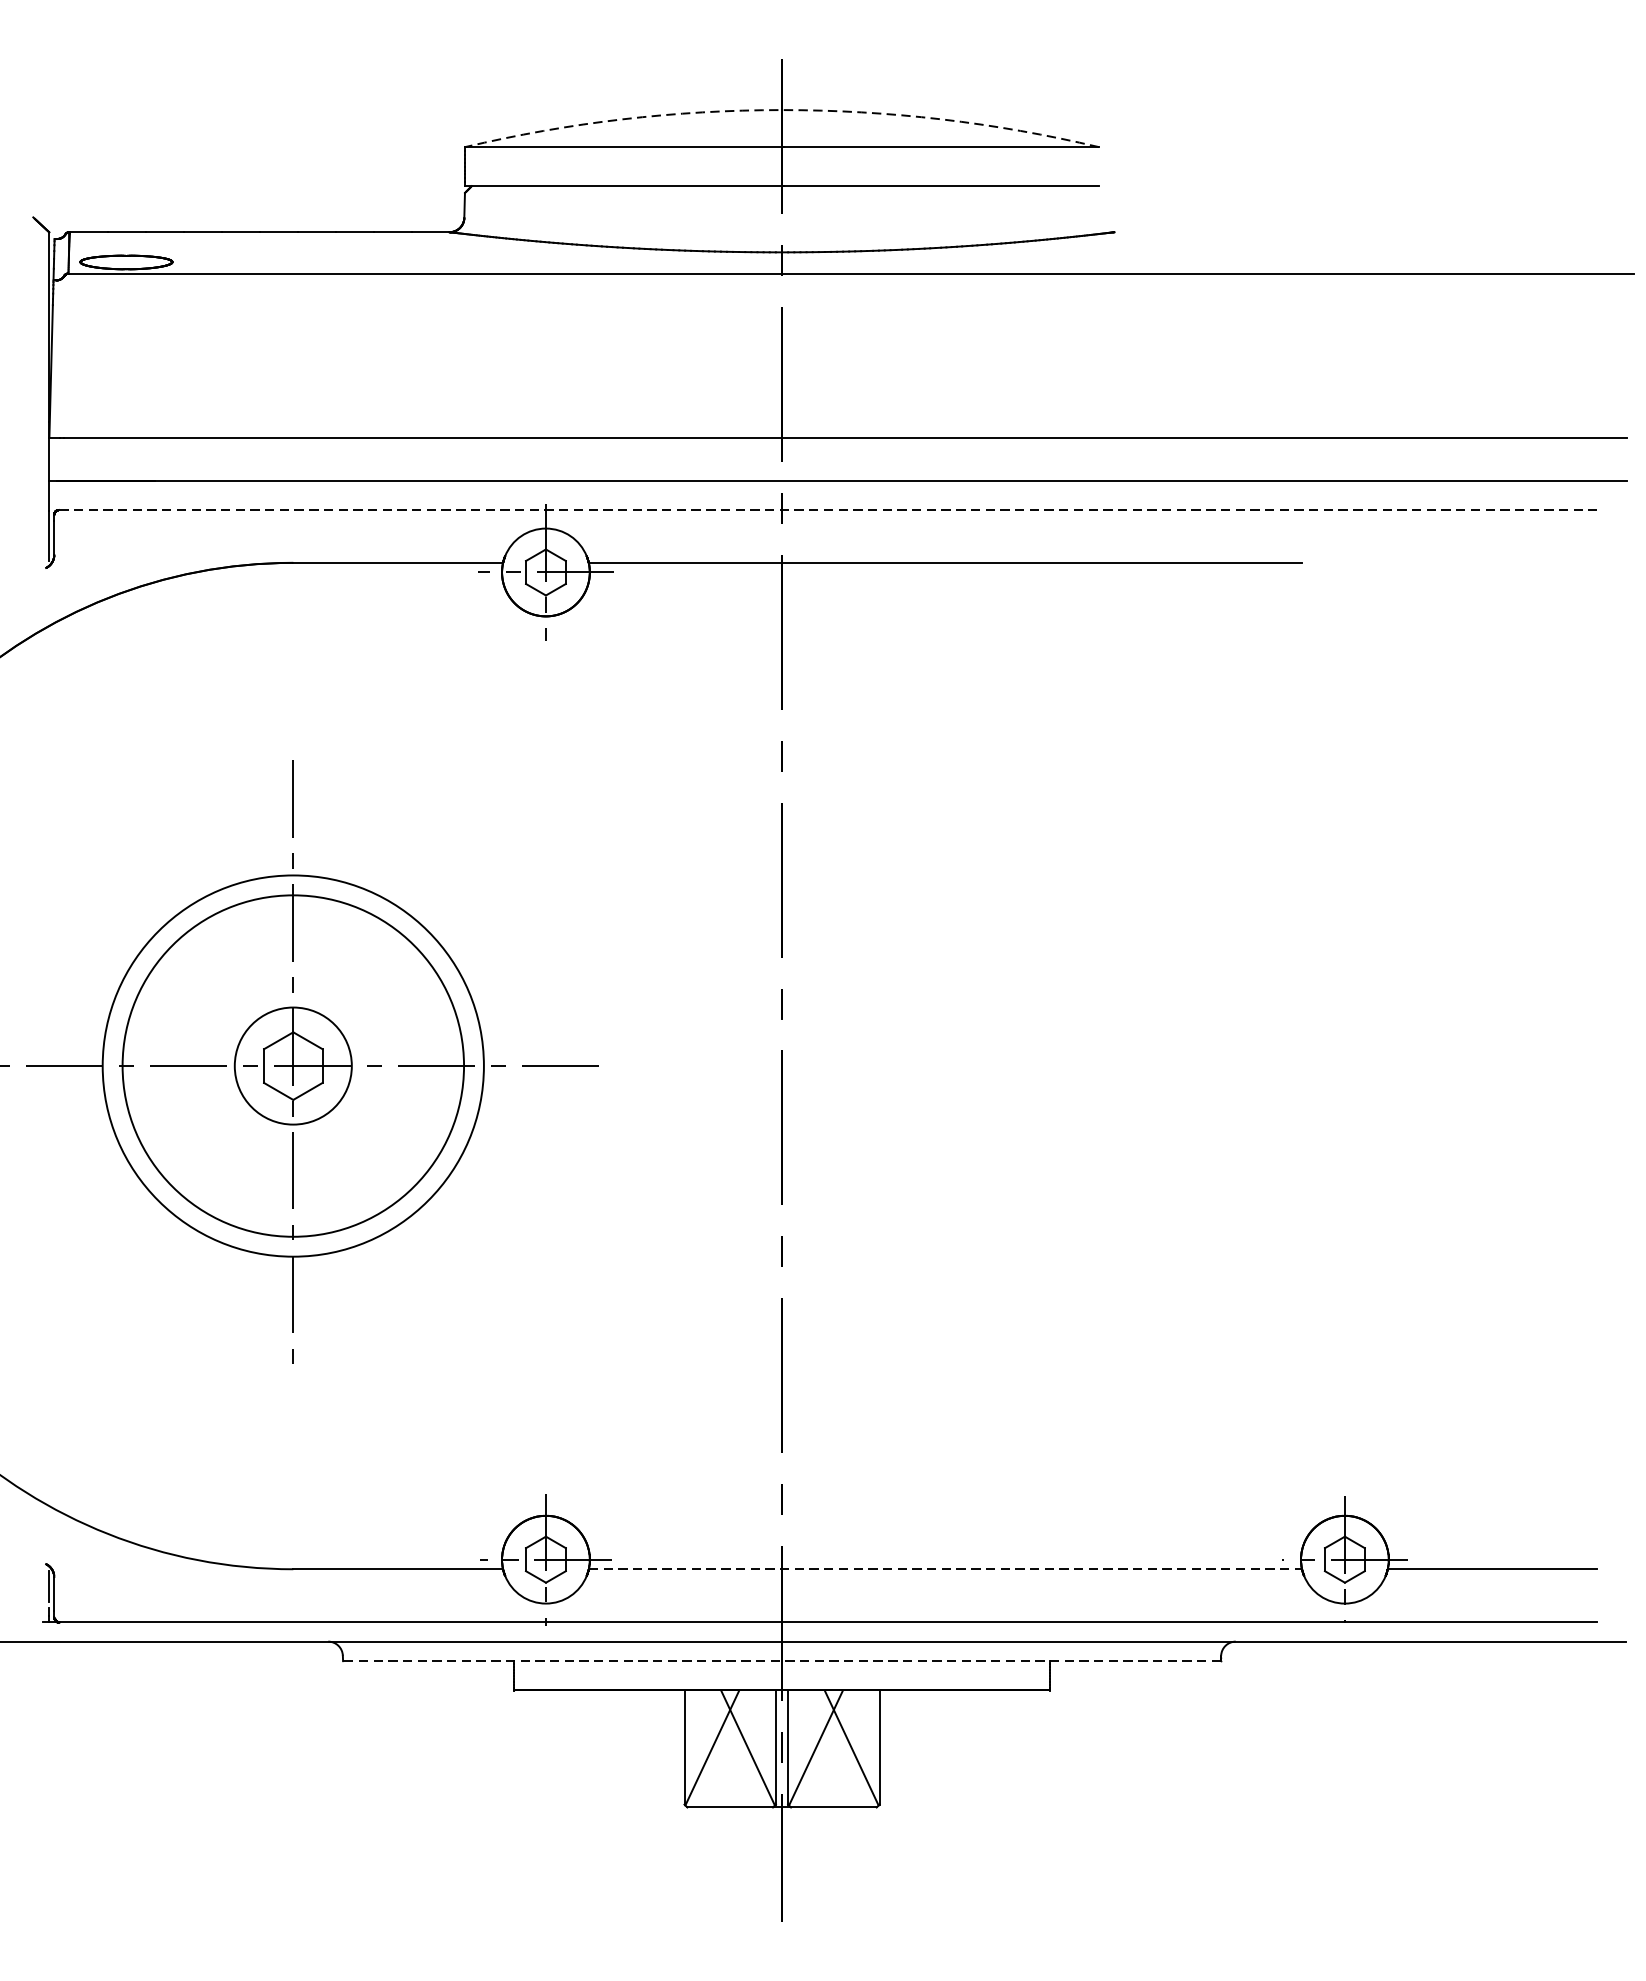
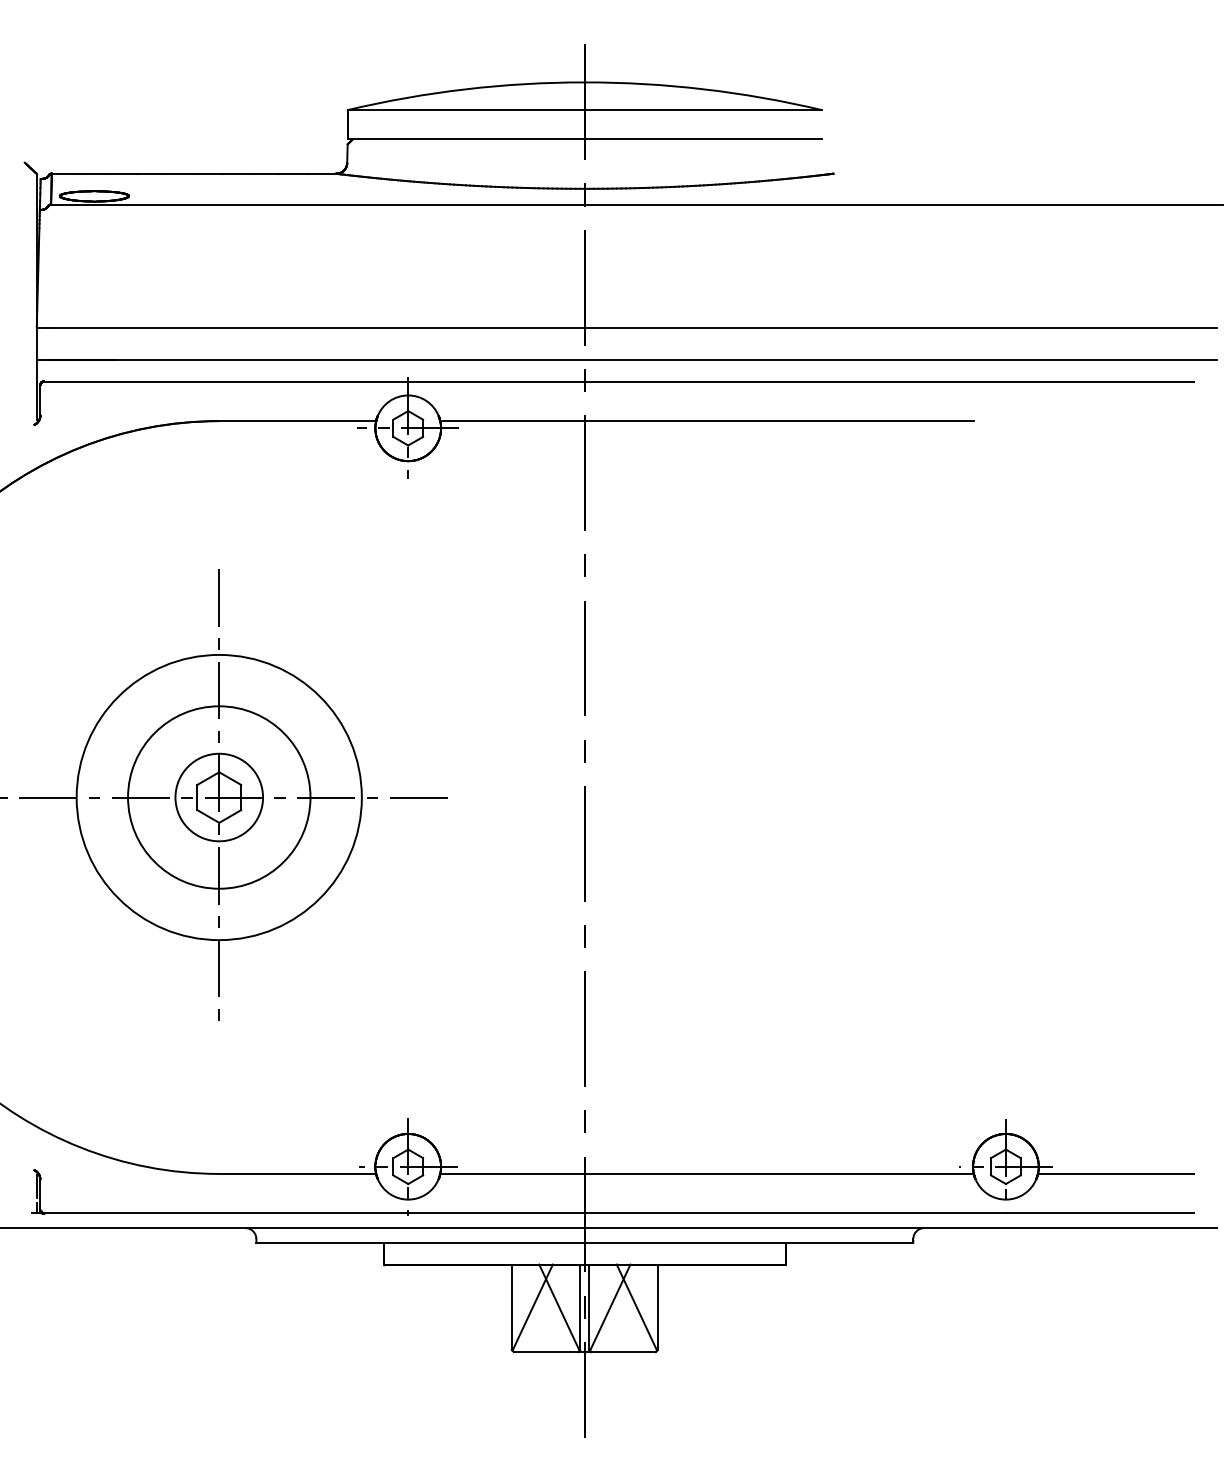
arc: (781, 110) -> (584, 82), dashed -> solid
line: (828, 509) -> (619, 381), dashed -> solid
circle: (293, 1066) -> (219, 797), size x0.71
line: (945, 1570) -> (707, 1174), dashed -> solid
line: (781, 1660) -> (584, 1242), dashed -> solid

